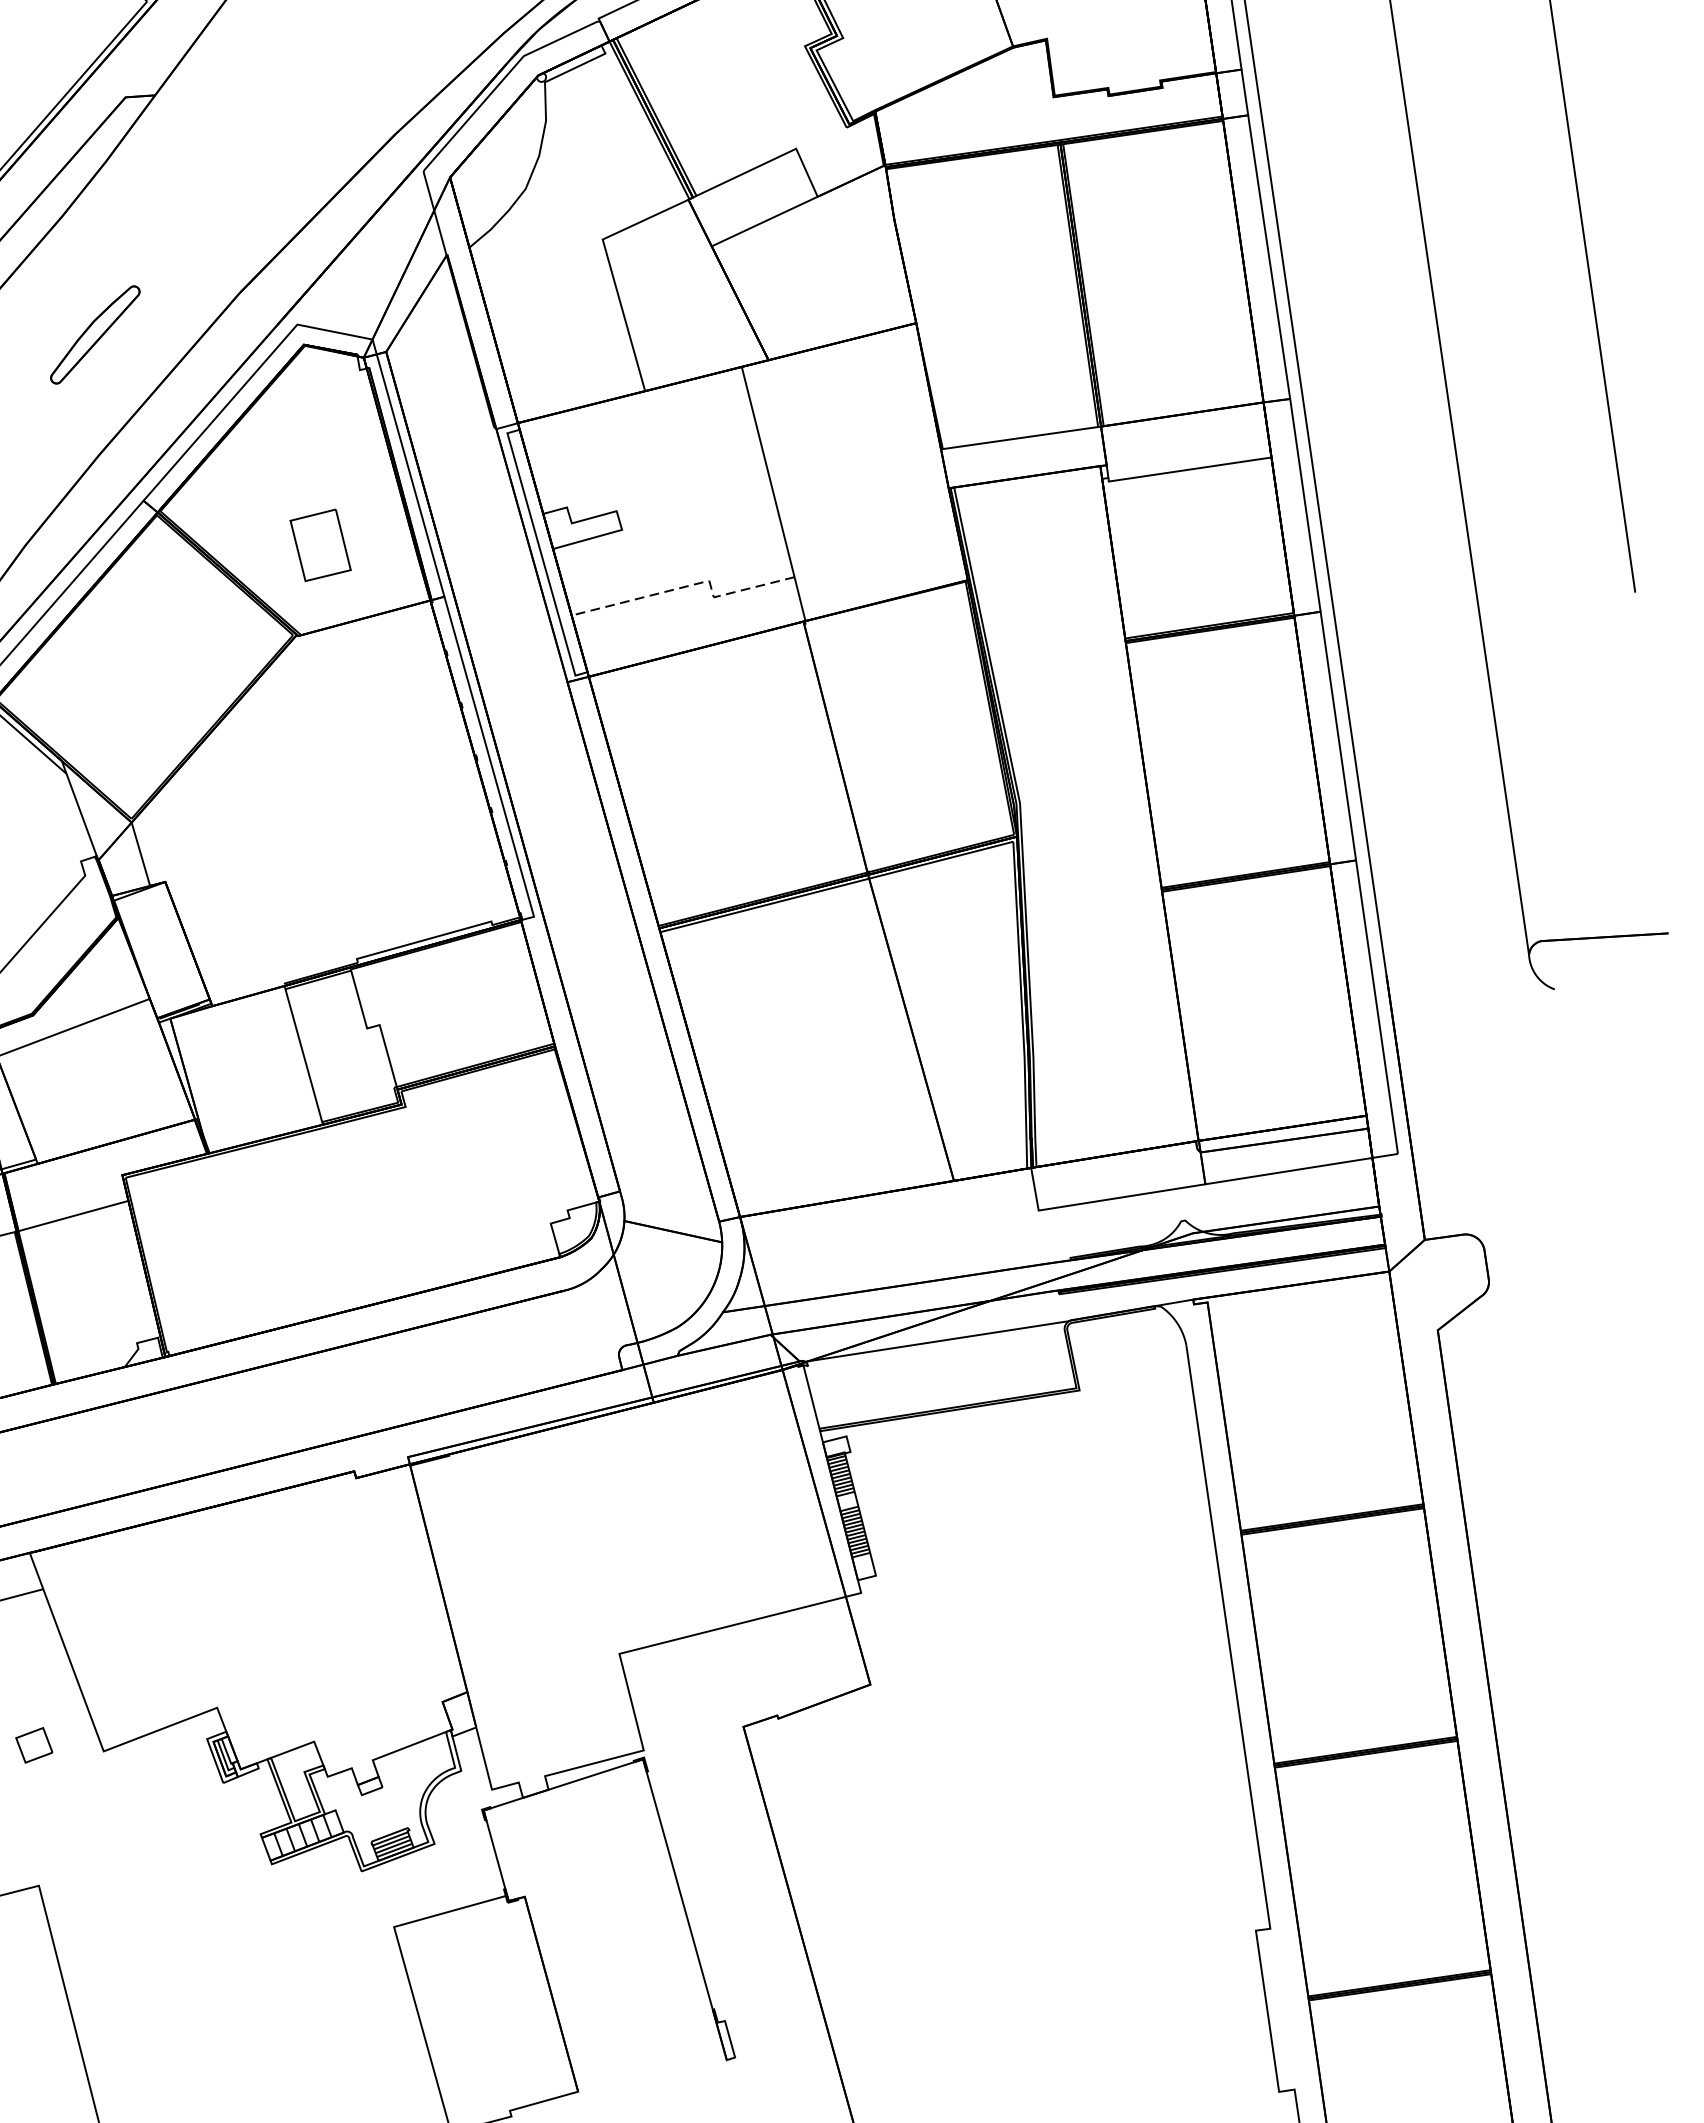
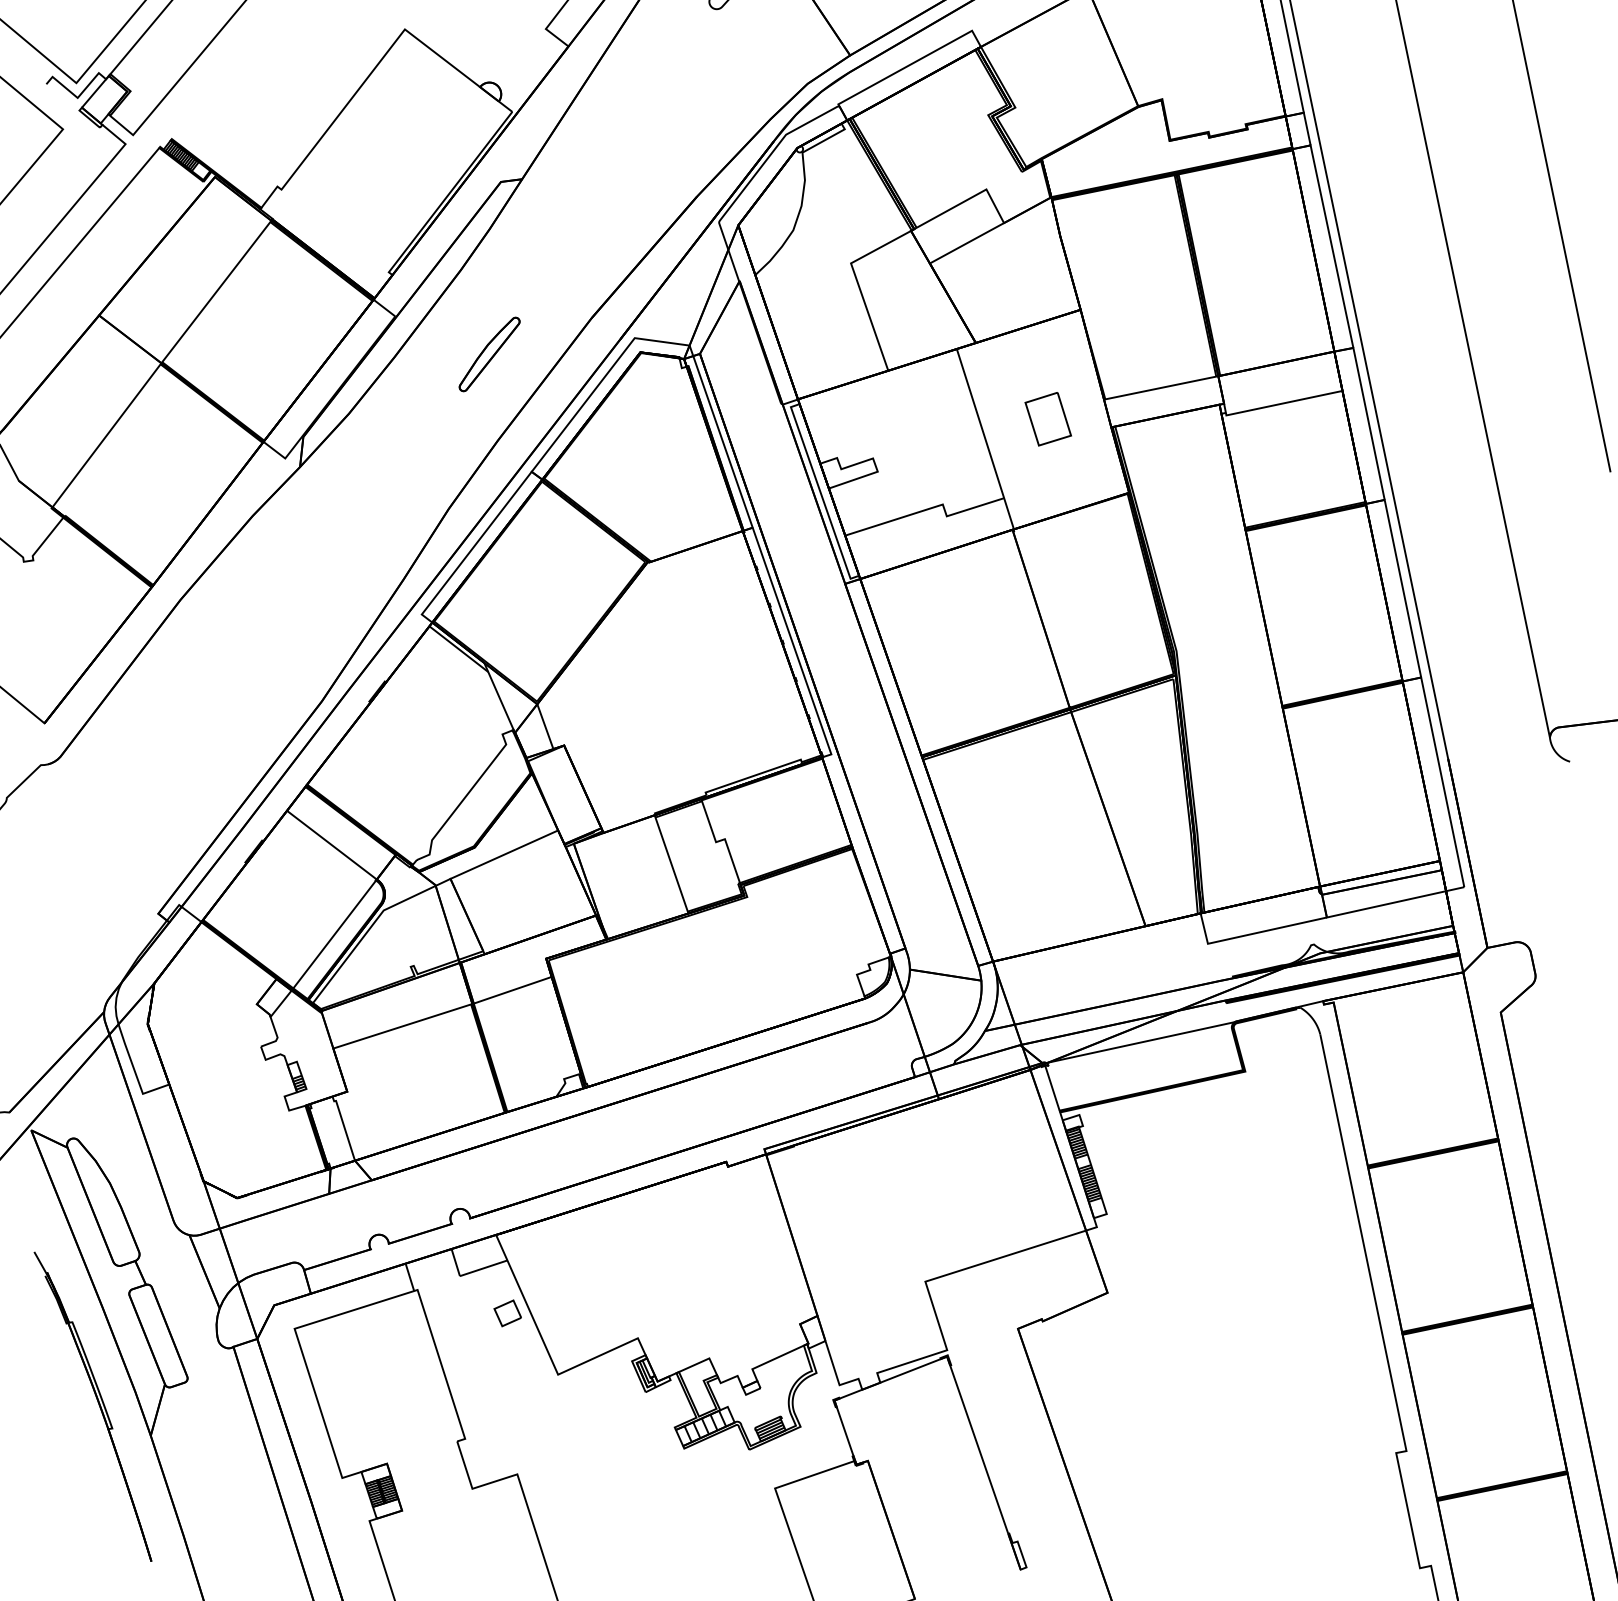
part: (319, 545) -> (1047, 419), moved
line: (690, 585) -> (929, 508), dashed -> solid
part: (33, 1745) -> (507, 1313), moved

